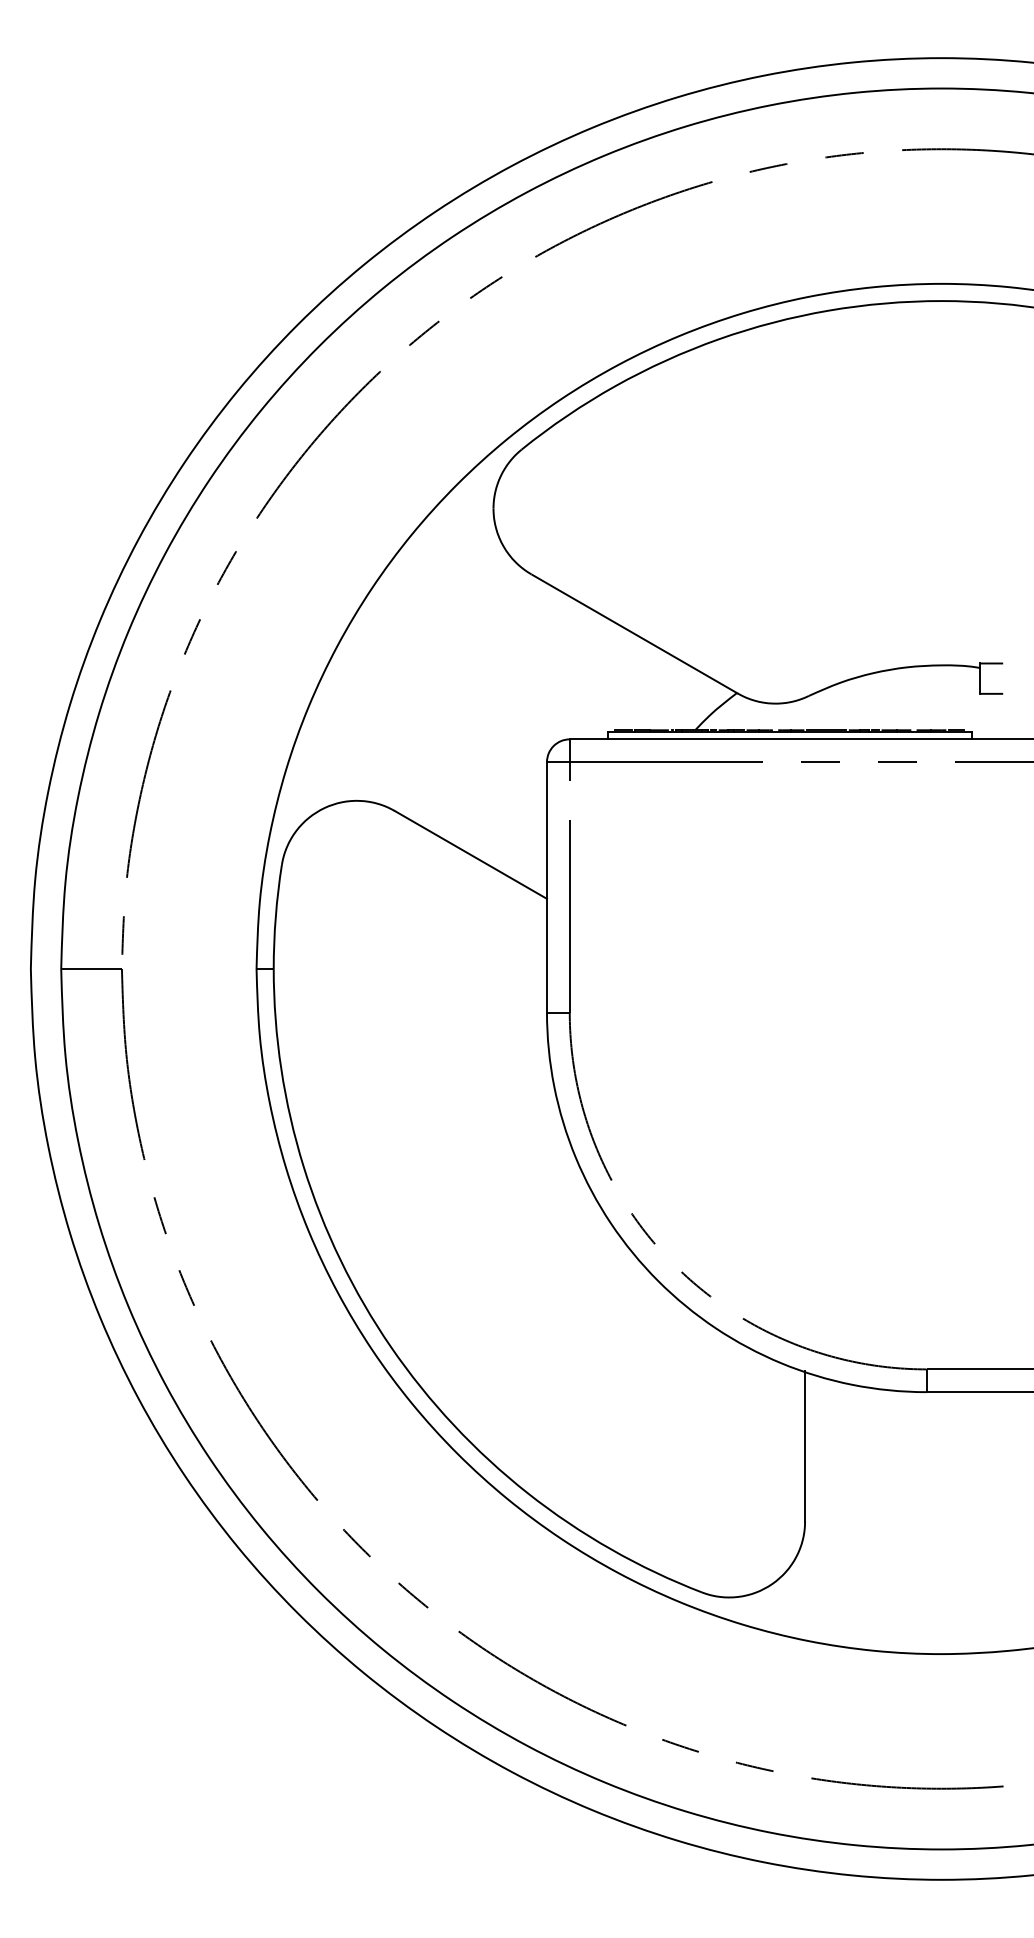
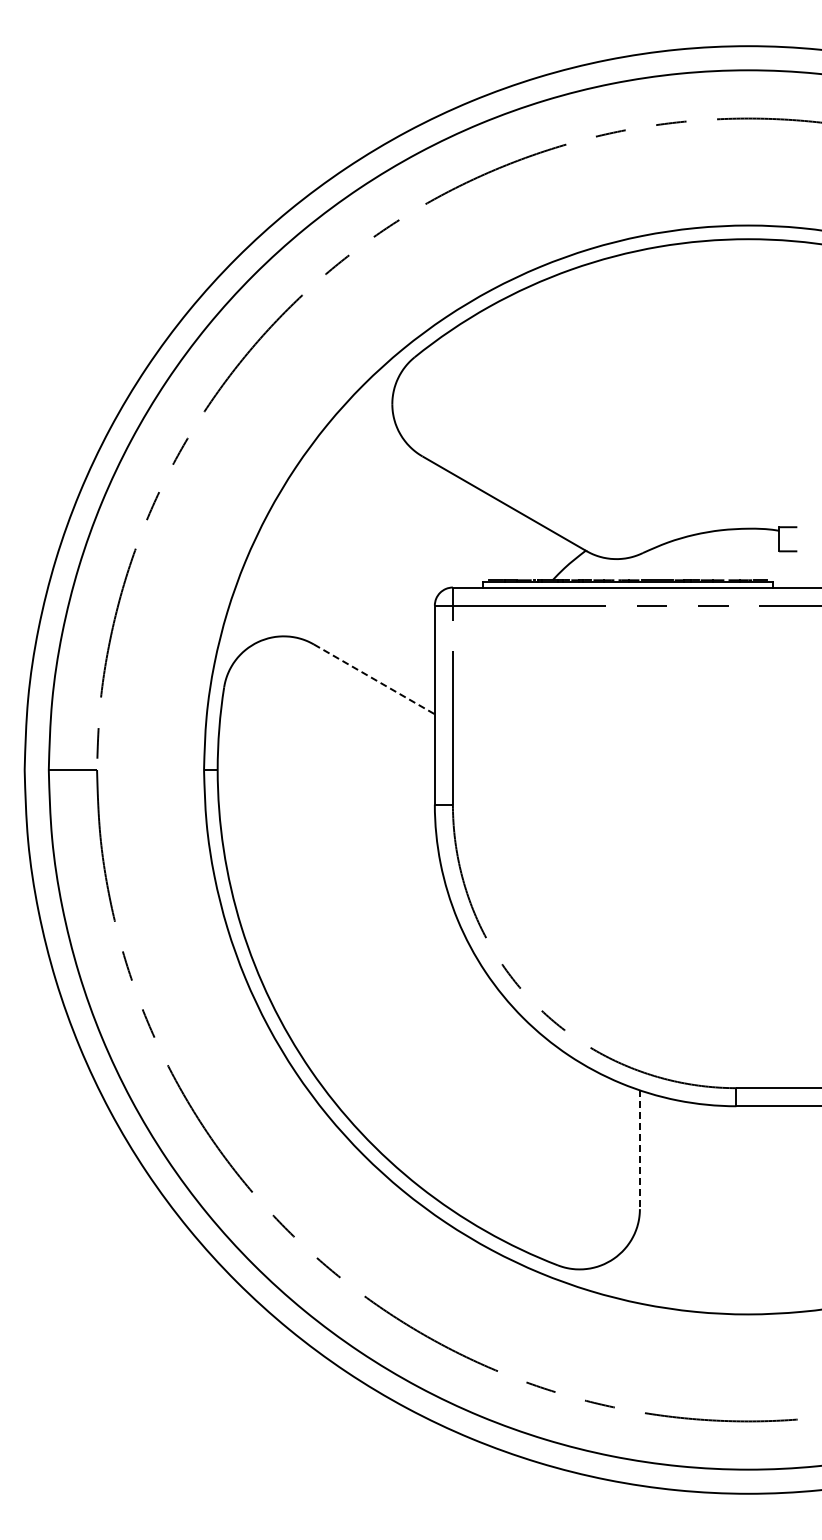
line: (471, 855) -> (374, 679), solid -> dashed
line: (804, 1446) -> (639, 1149), solid -> dashed

